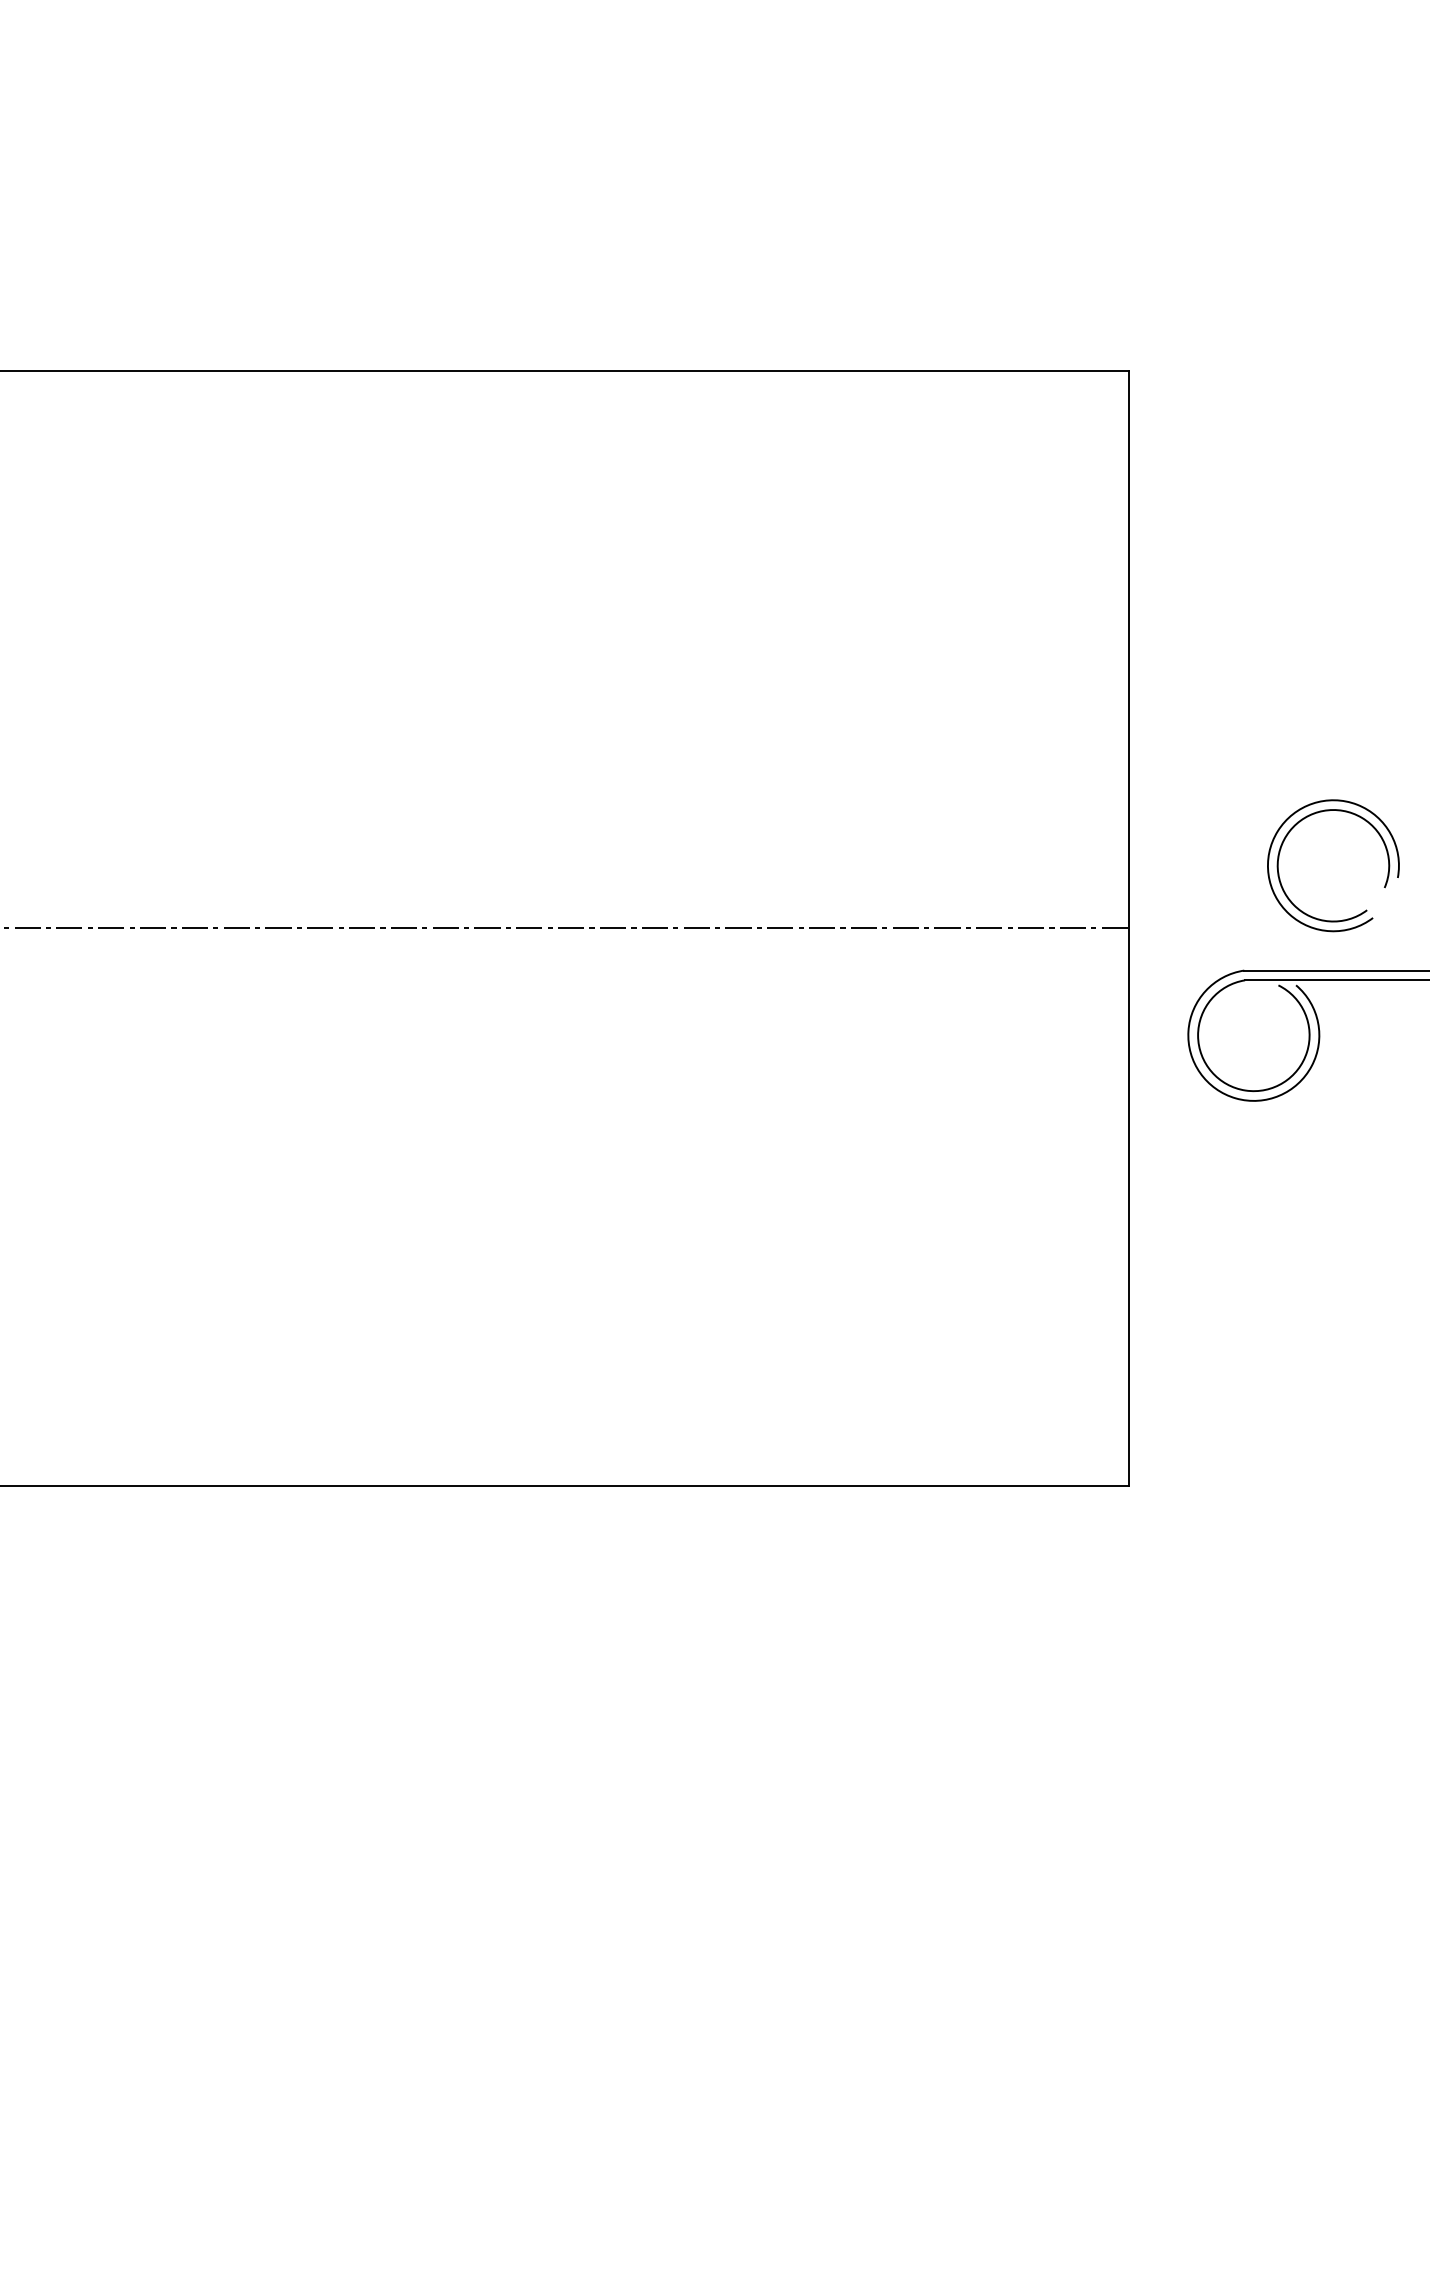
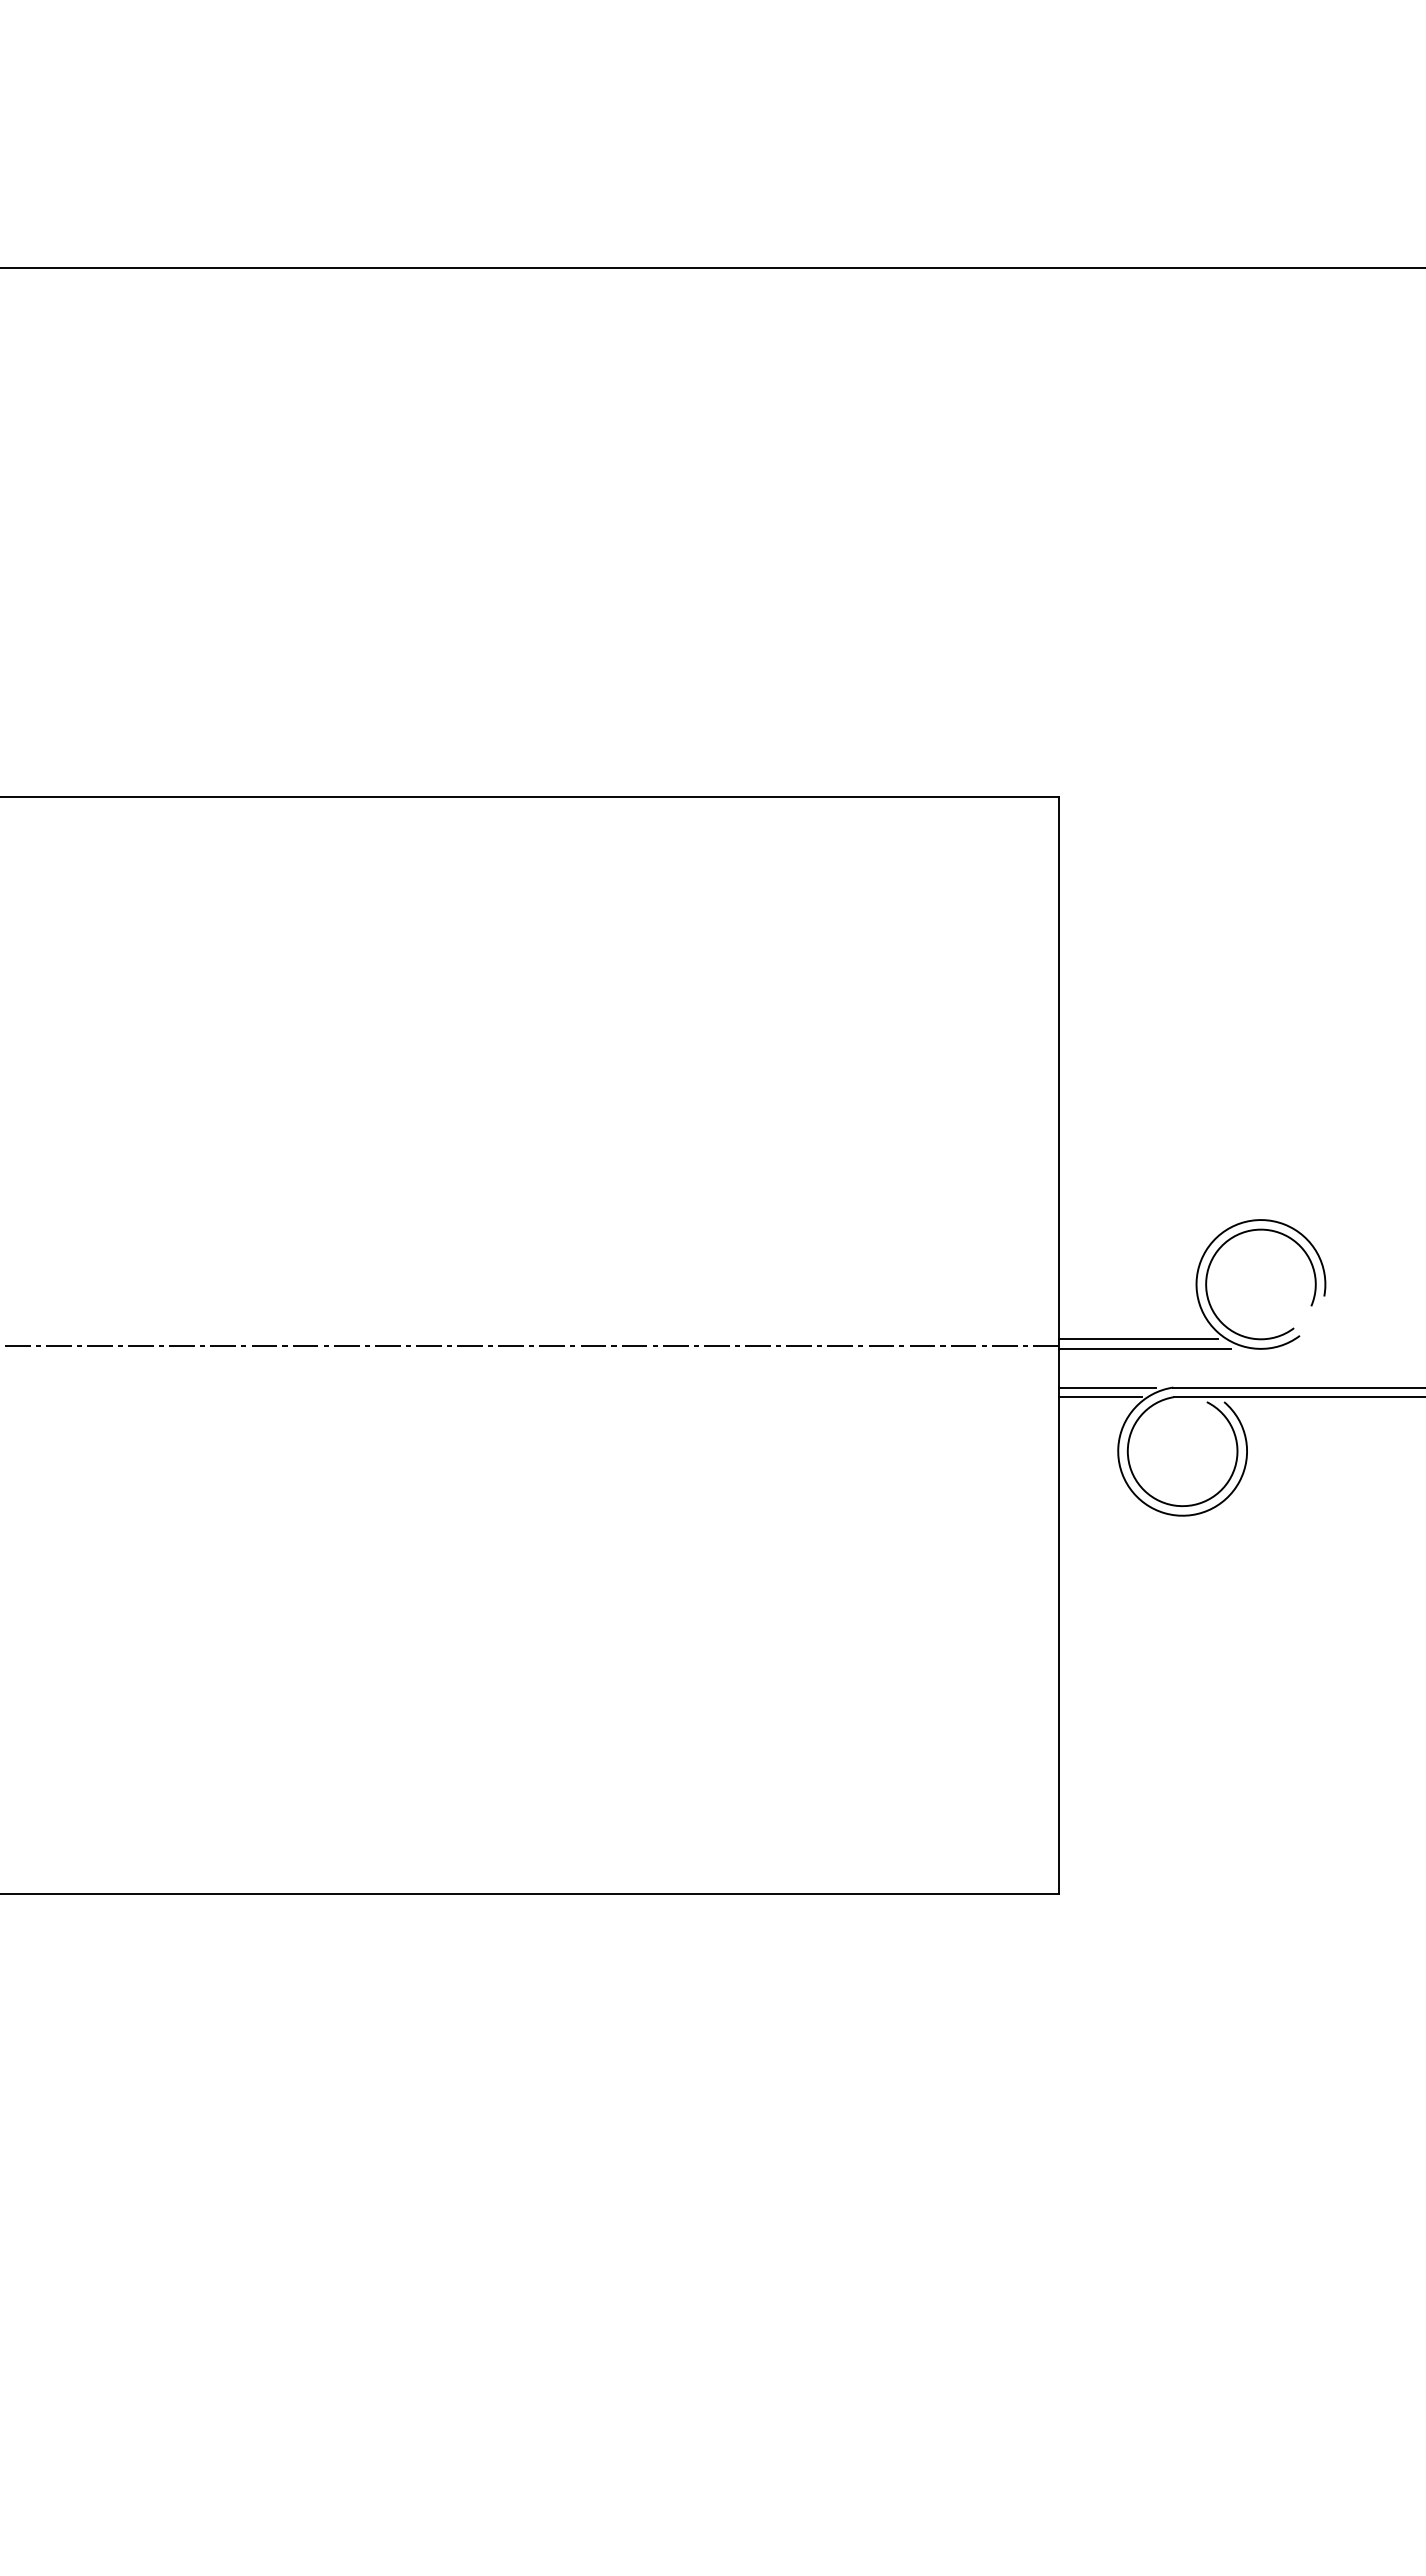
line: (1208, 921) -> (1138, 1339), added
line: (1216, 930) -> (1145, 1348), added
line: (1177, 970) -> (1107, 1387), added
line: (1170, 980) -> (1100, 1397), added

